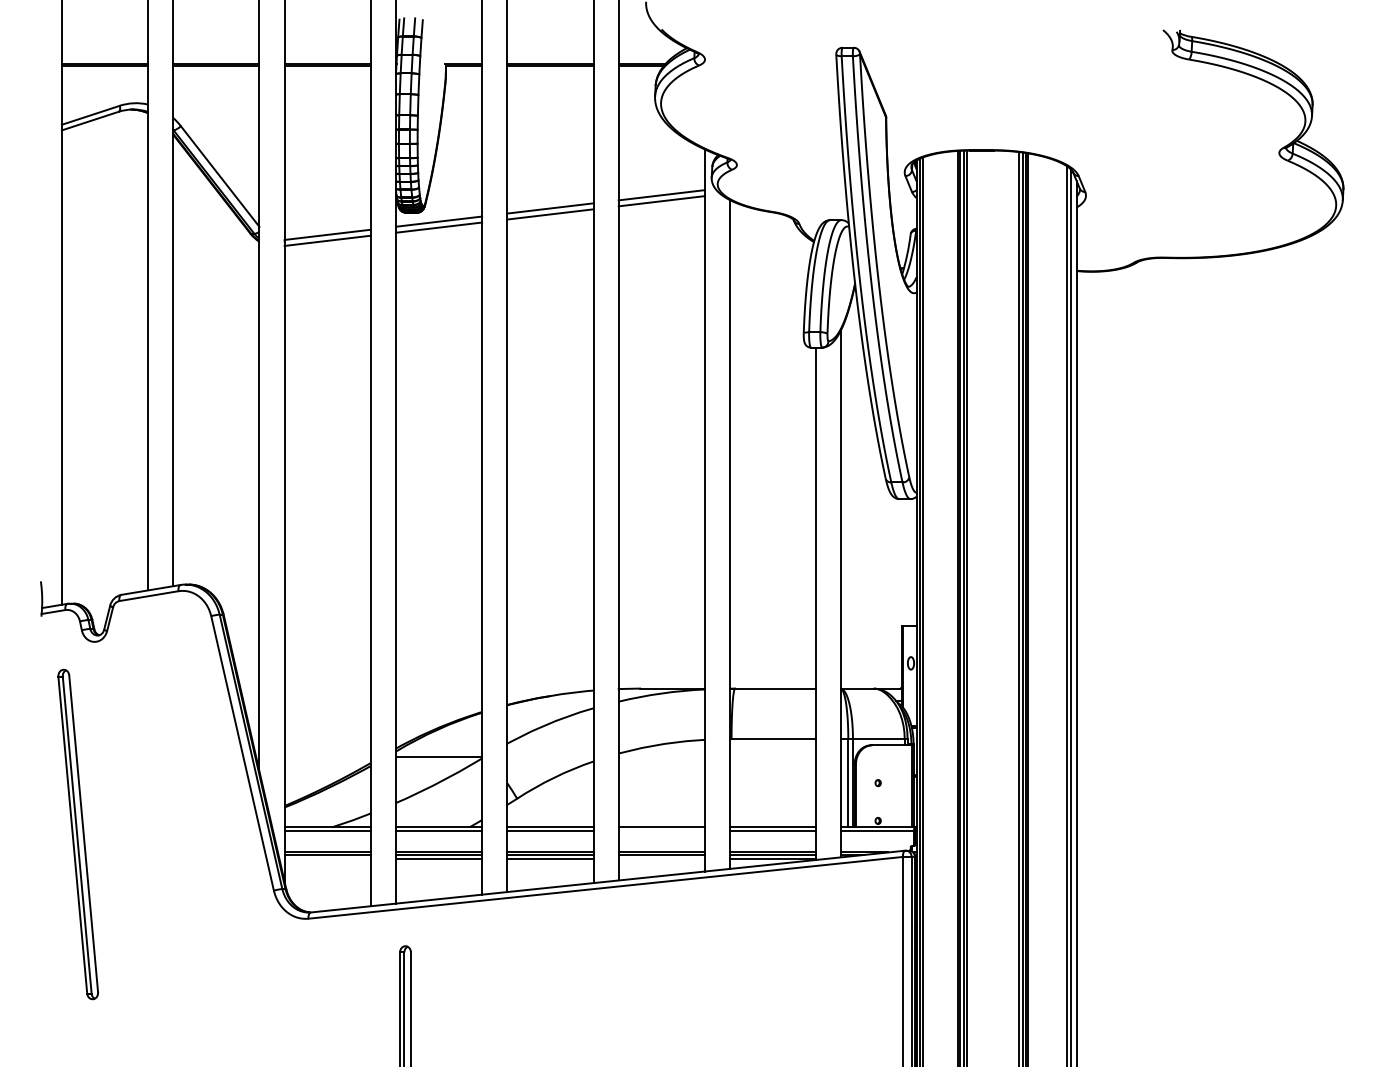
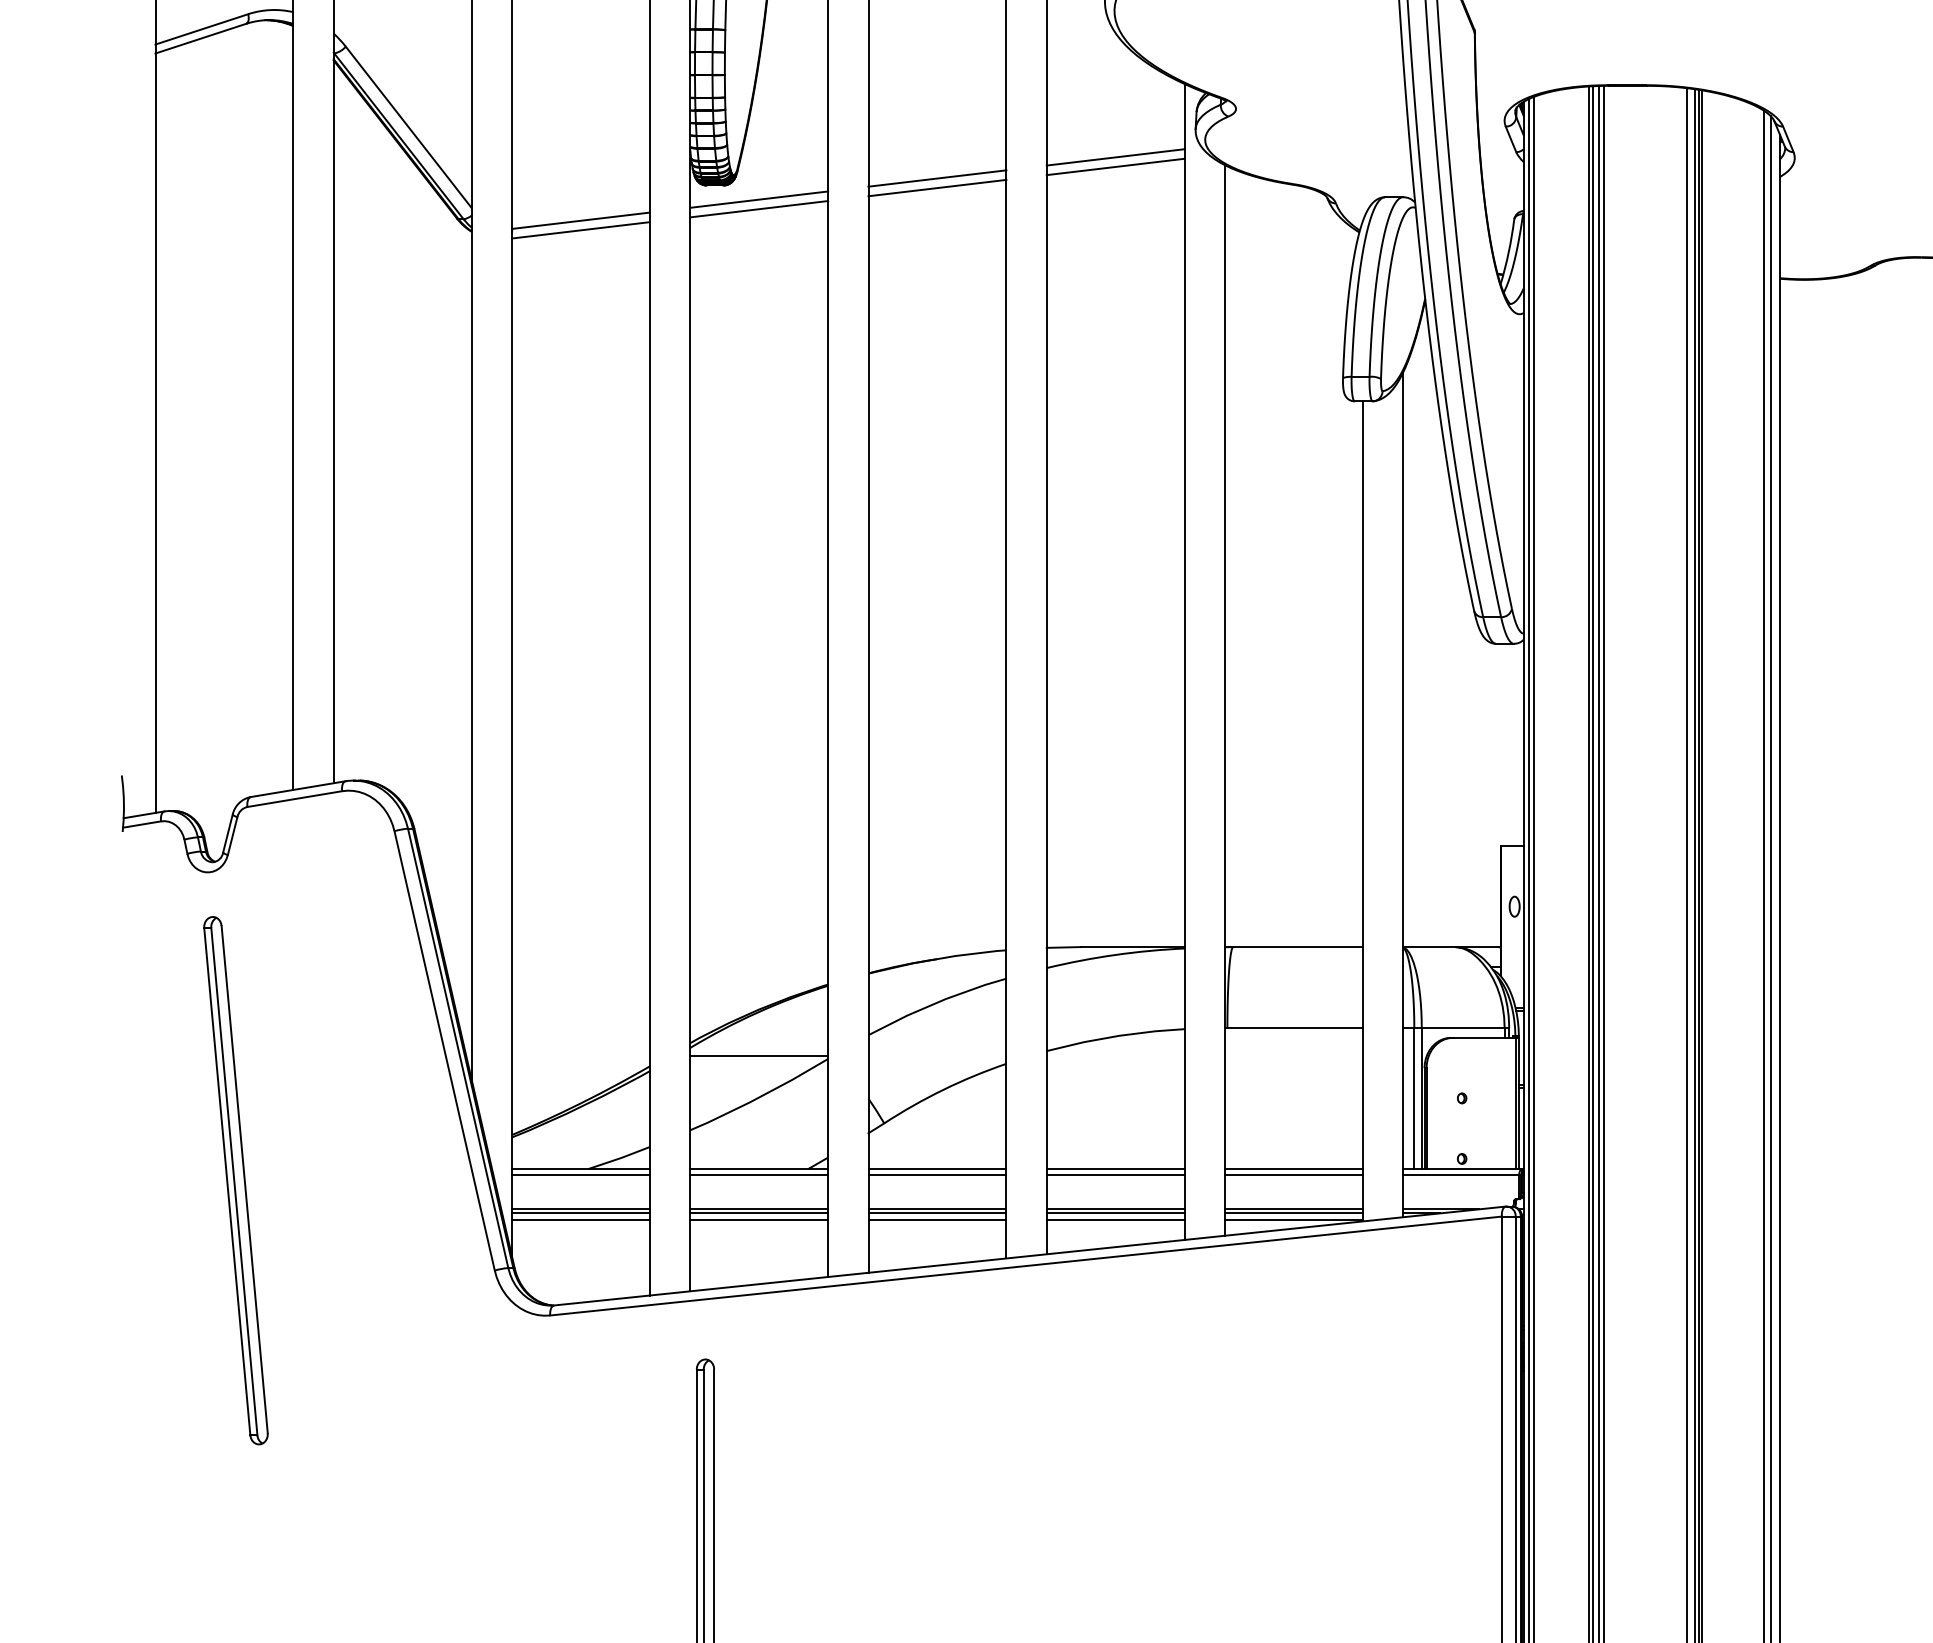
line: (661, 831) -> (1115, 1175), added
part: (77, 834) -> (234, 1180), moved
line: (327, 858) -> (580, 1219), added
line: (661, 858) -> (1115, 1219), added

